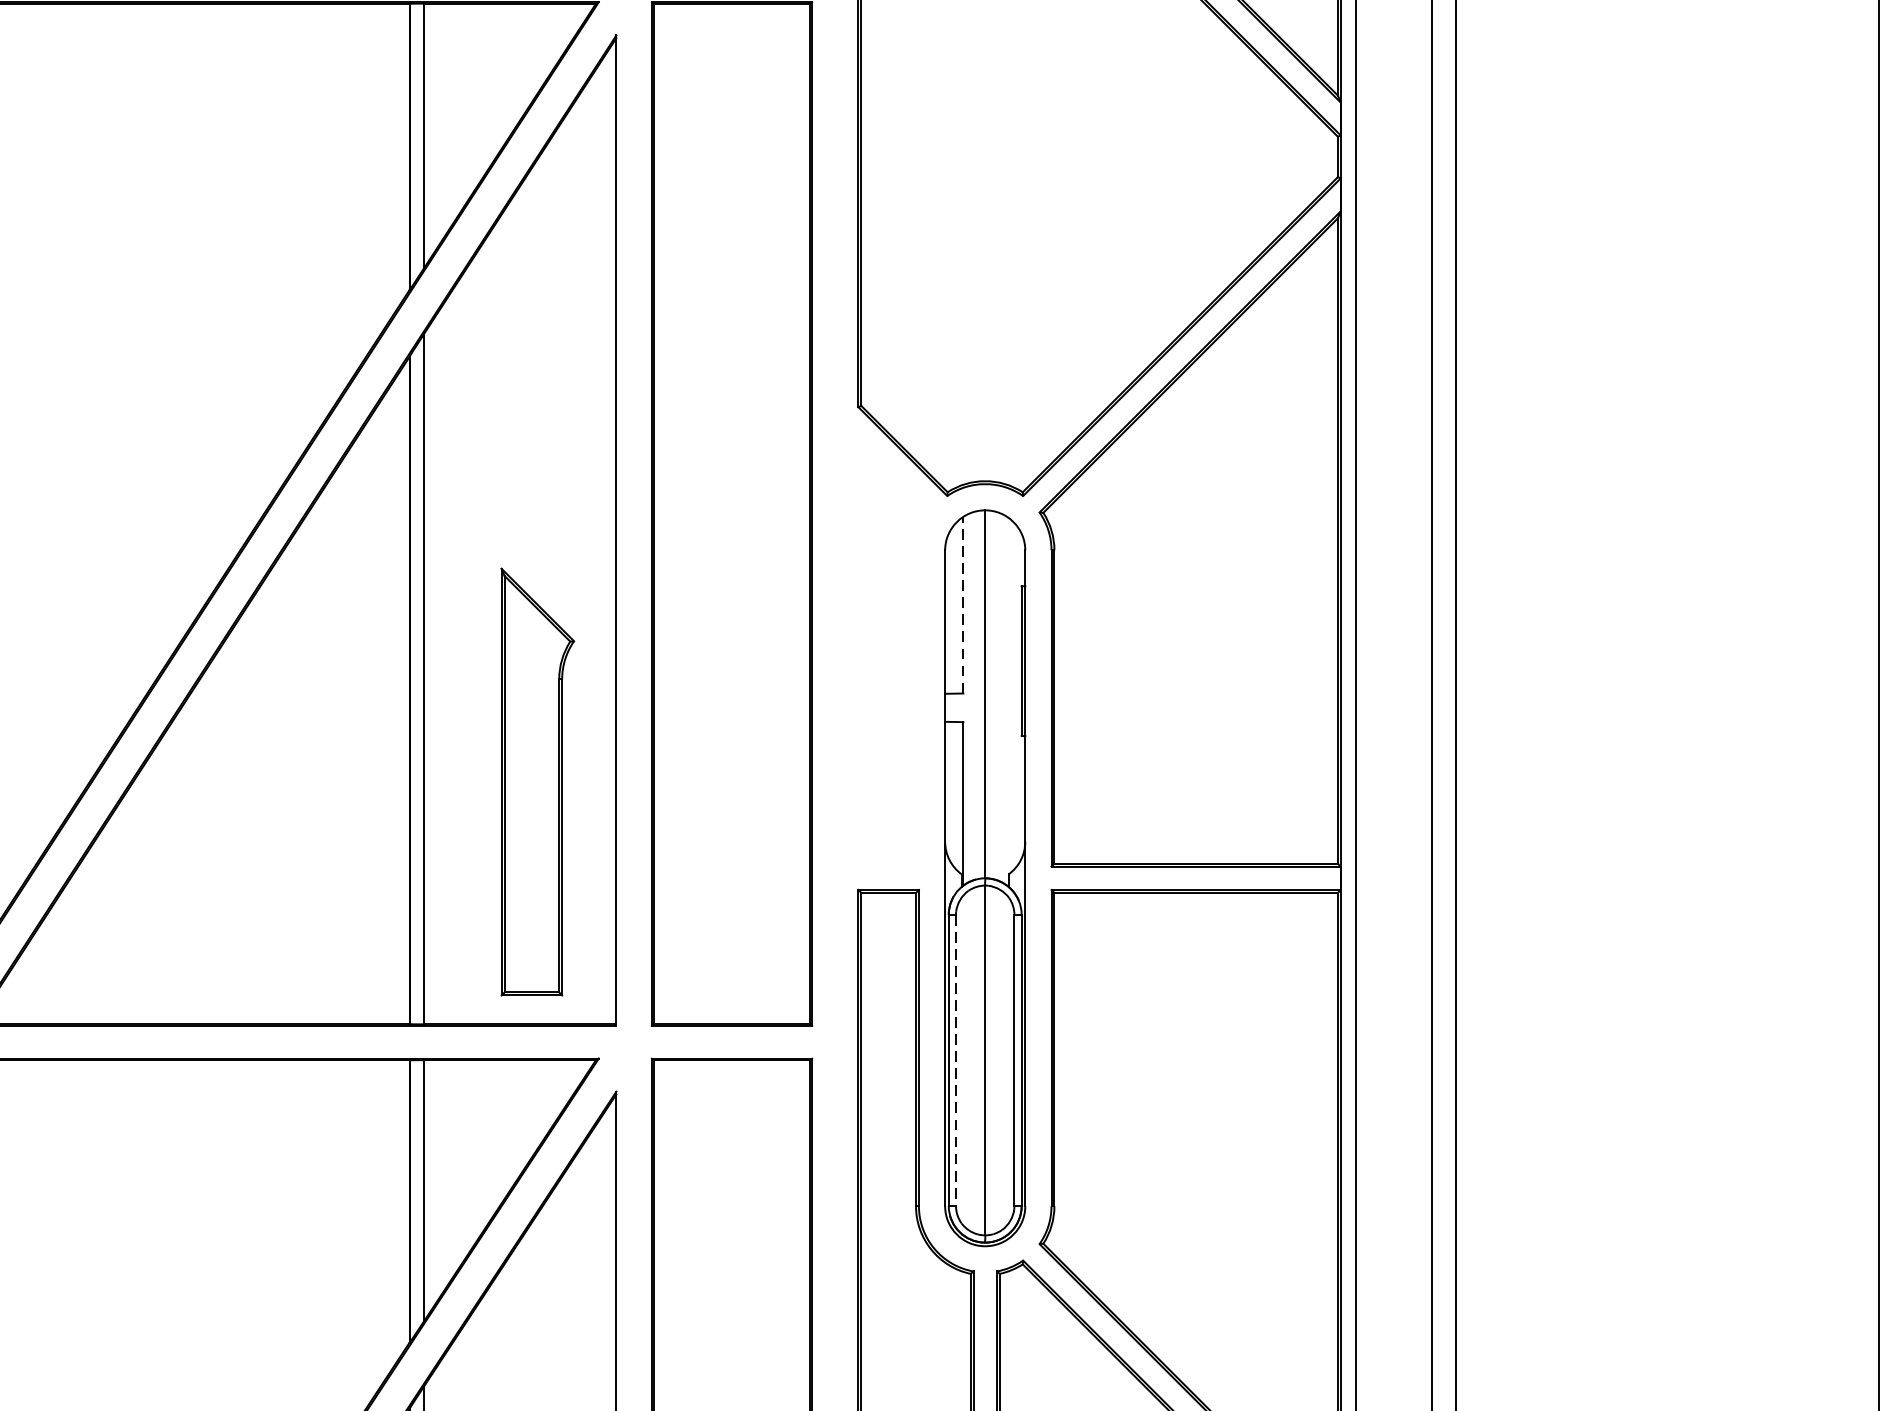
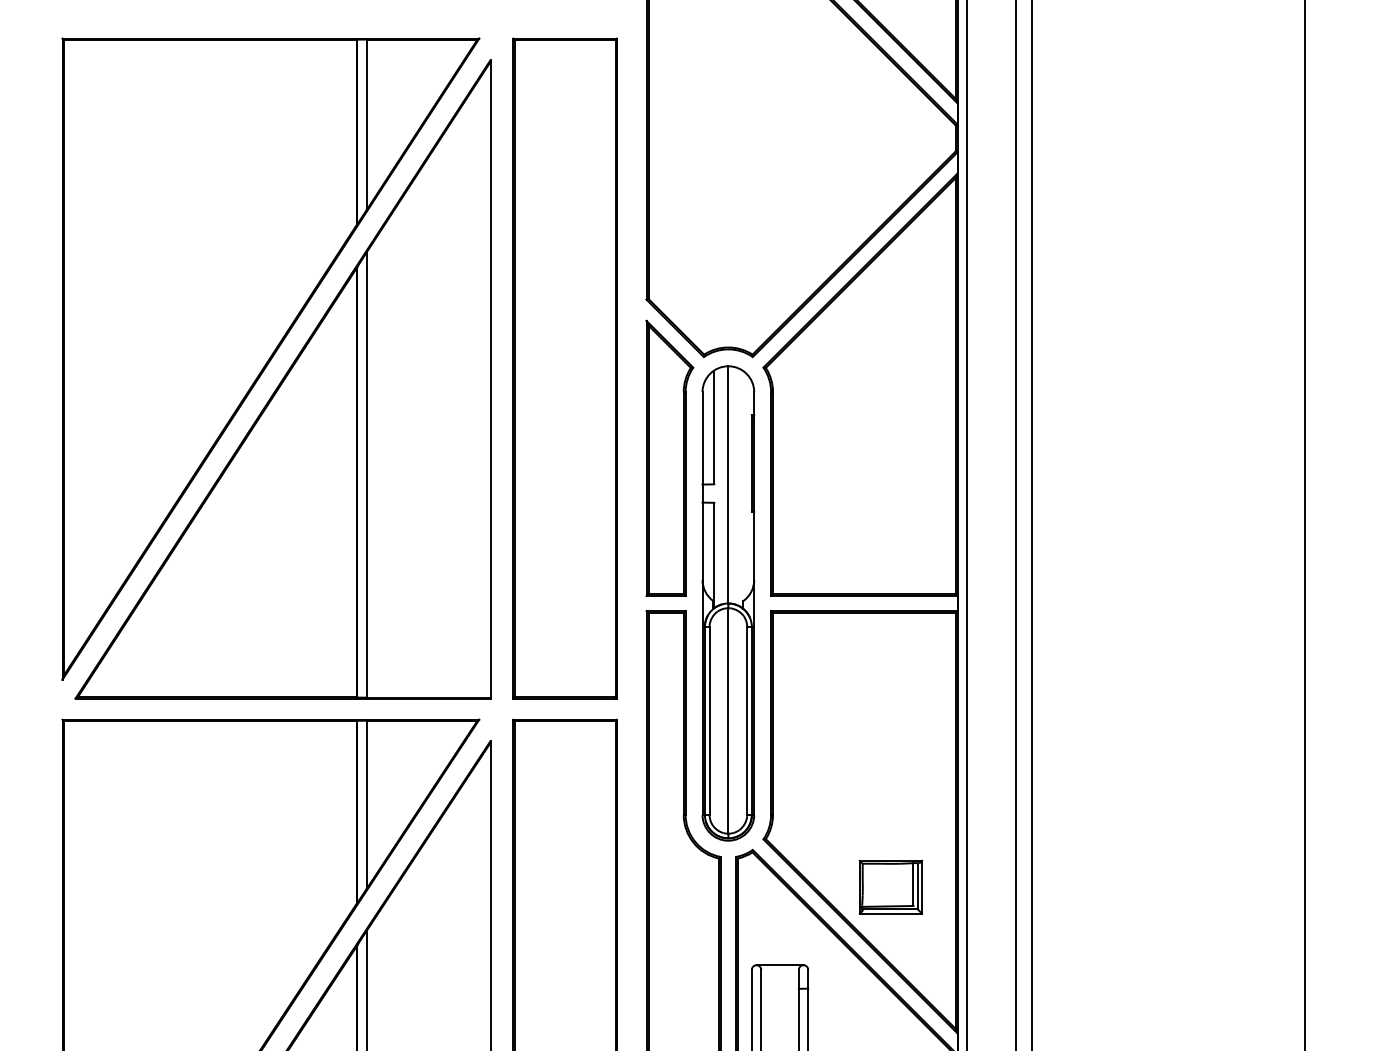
line: (963, 605) -> (714, 427), dashed -> solid
part: (537, 782) -> (669, 458), moved
line: (955, 1059) -> (709, 720), dashed -> solid
part: (1236, 1317) -> (890, 886), added

